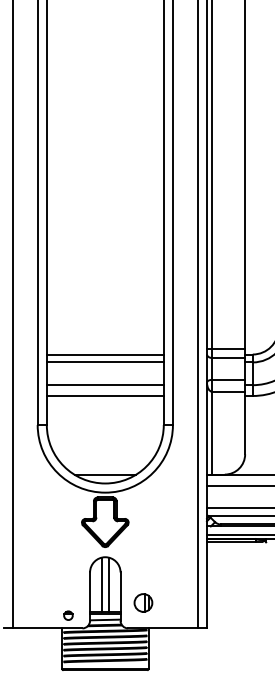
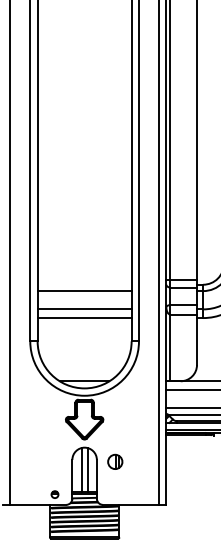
line: (104, 354) -> (83, 284), removed
part: (143, 602) -> (115, 461), moved

